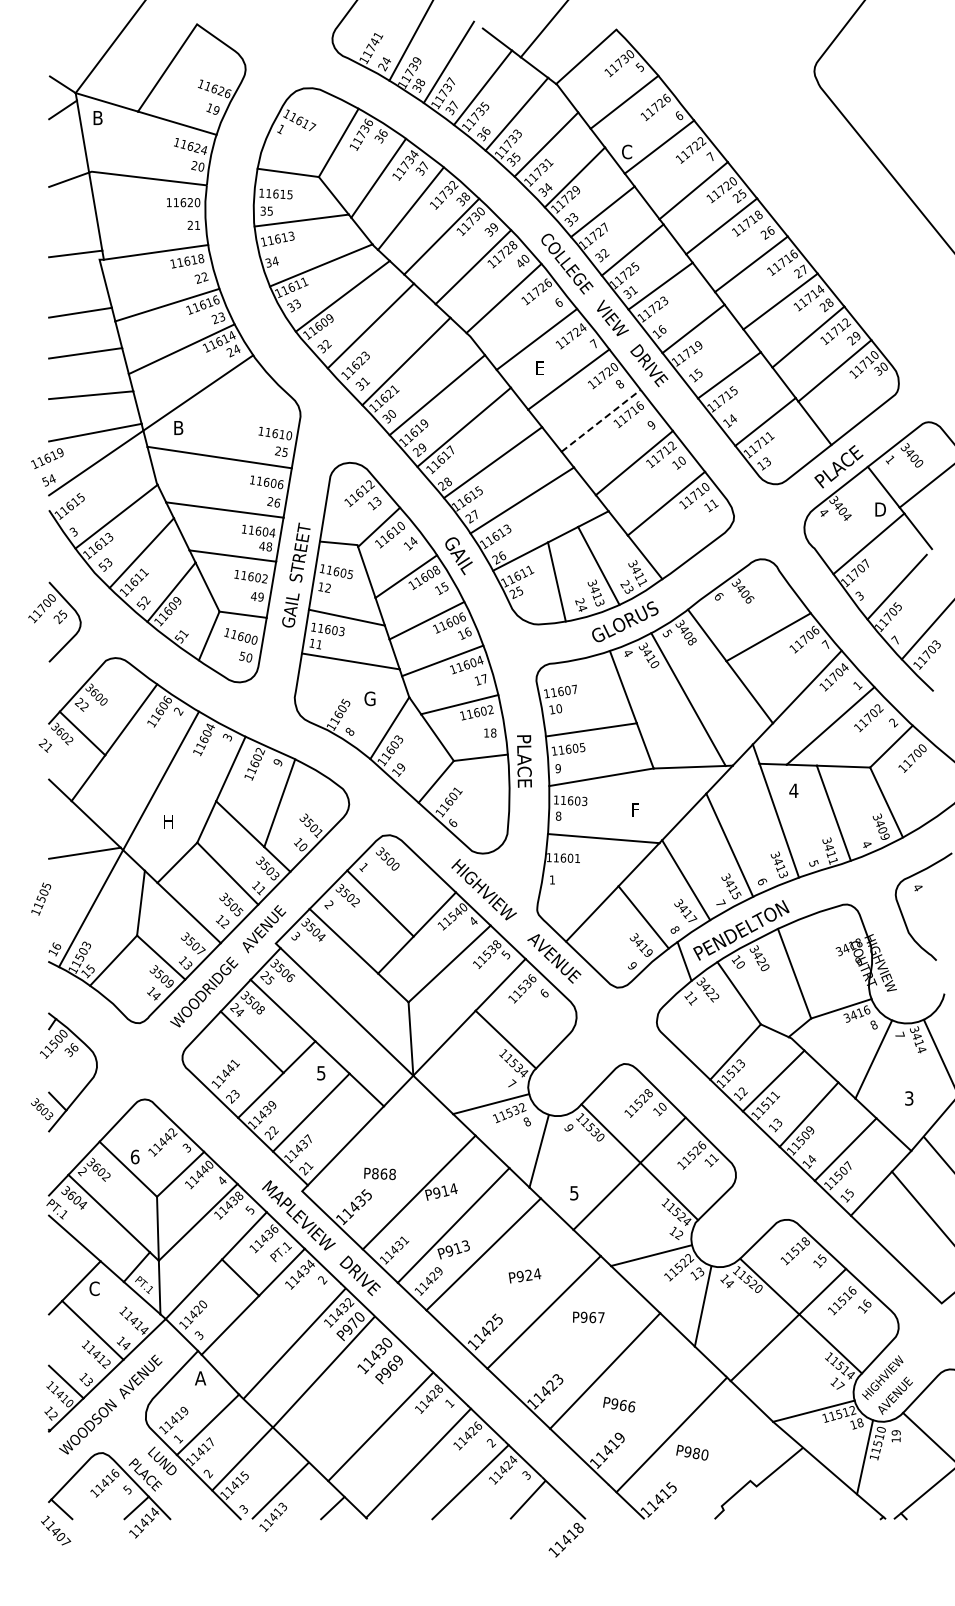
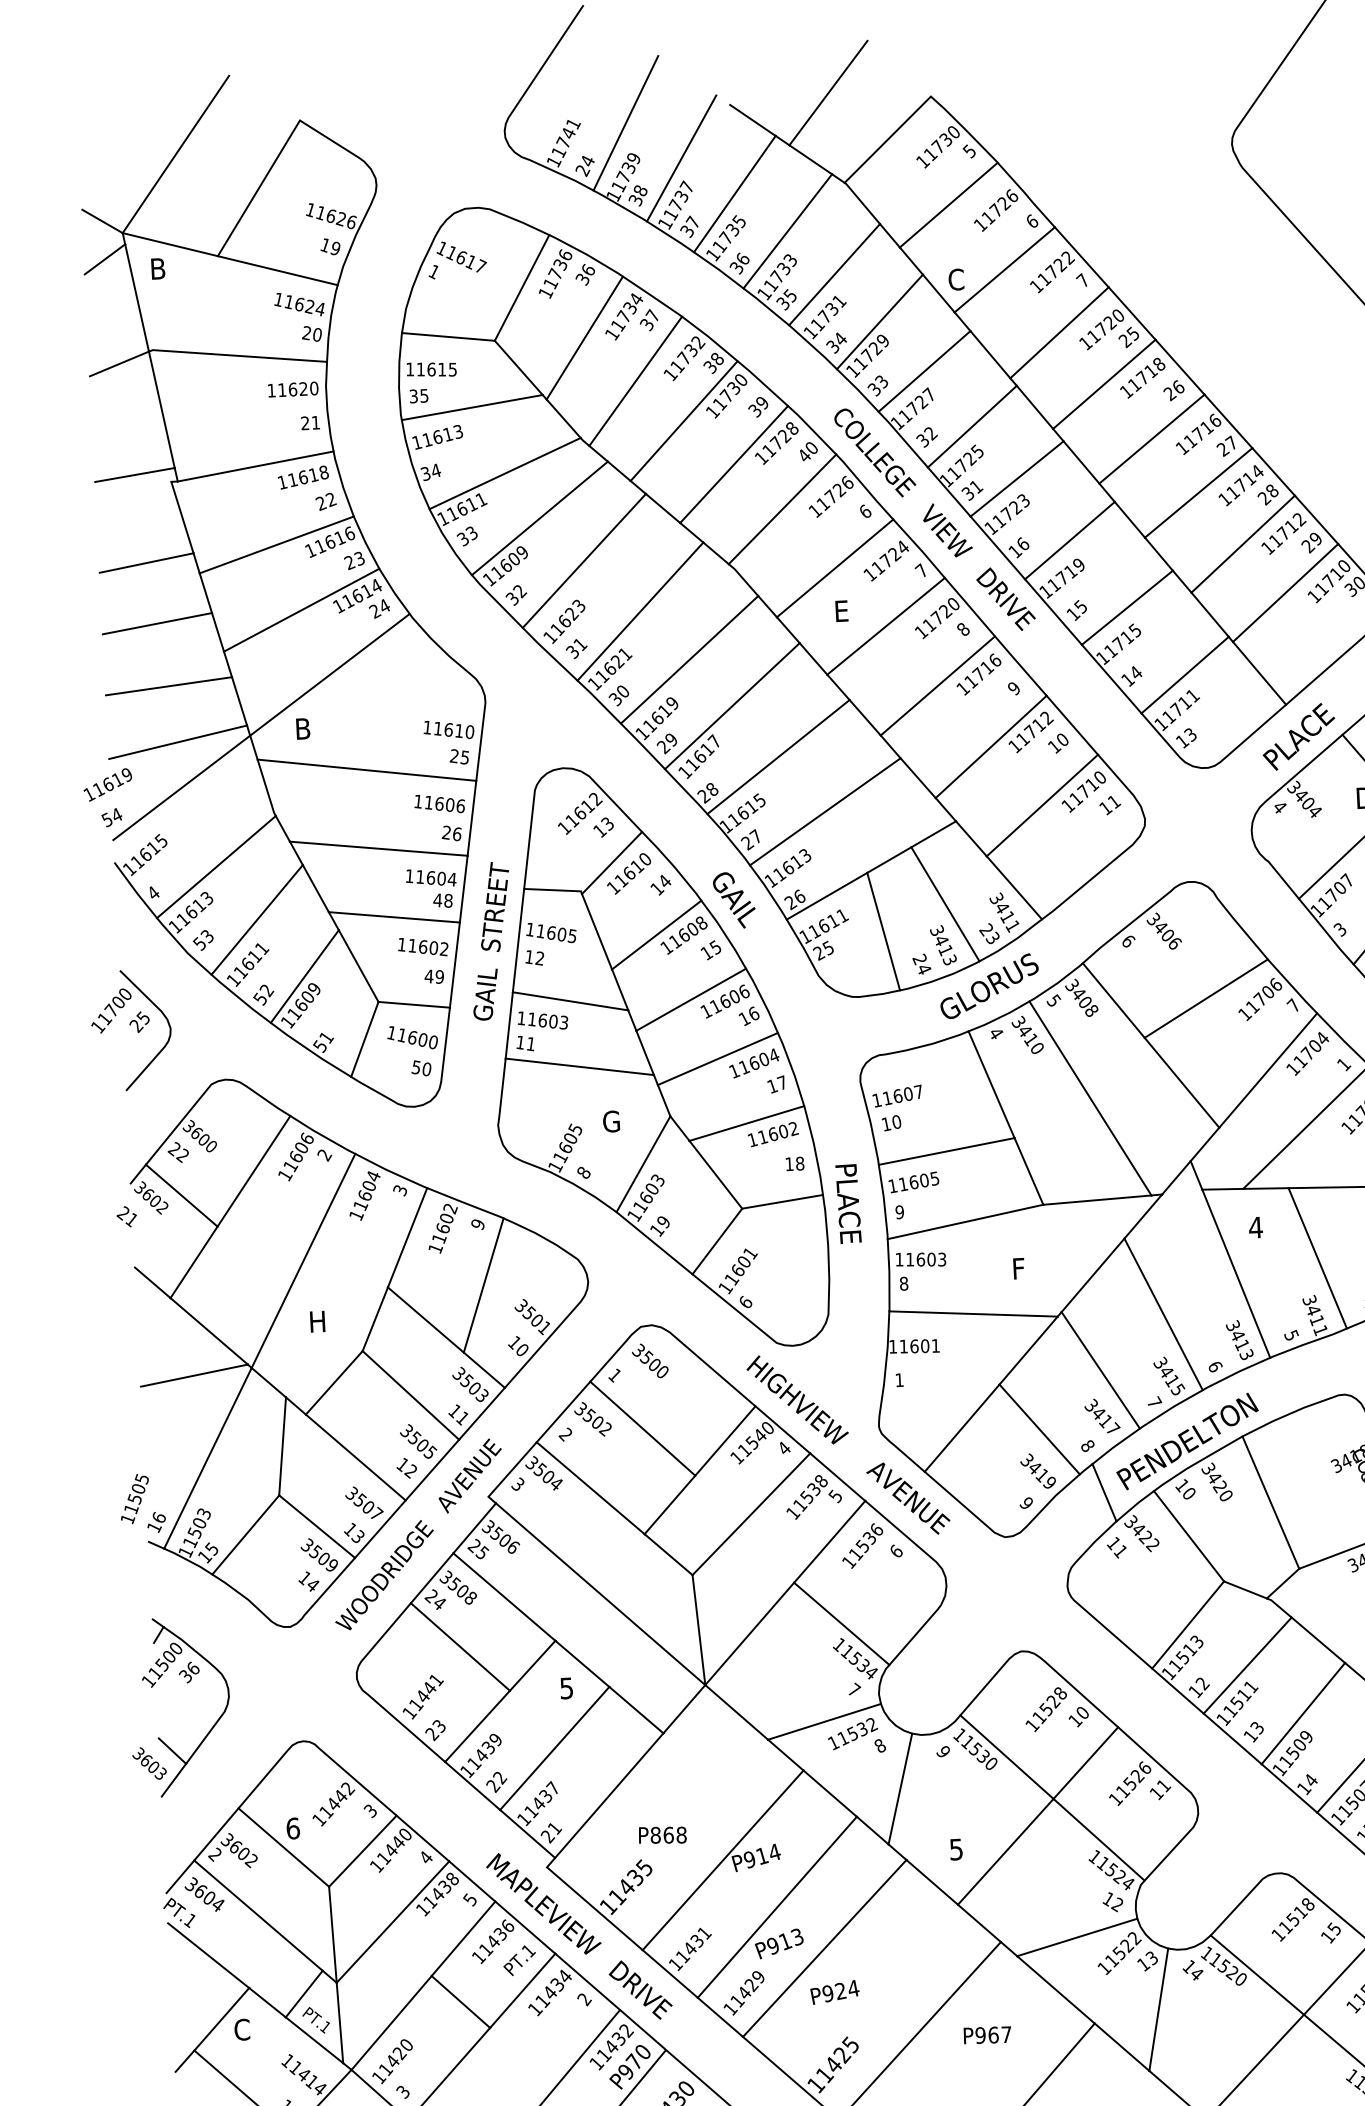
line: (601, 420) -> (938, 685), dashed -> solid
text: (73, 531) -> (152, 892), 3 -> 4
text: (41, 898) -> (135, 1498), moved
text: (524, 1275) -> (834, 1991), moved

